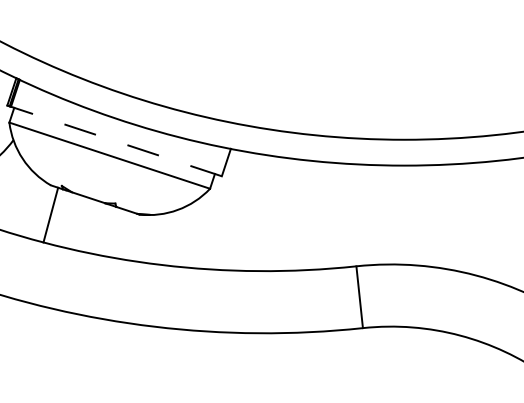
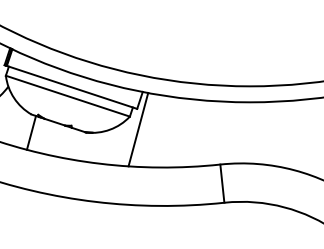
line: (117, 141) -> (72, 87), dashed -> solid
line: (223, 209) -> (138, 129), added

